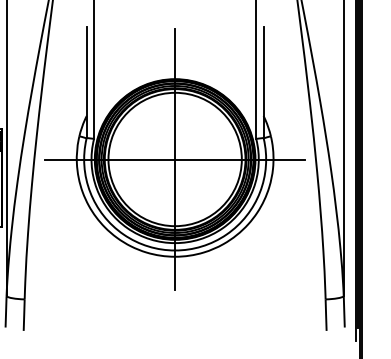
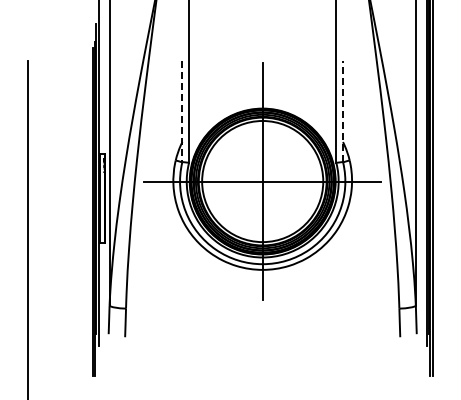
line: (264, 82) -> (343, 111), solid -> dashed
line: (86, 83) -> (182, 112), solid -> dashed

